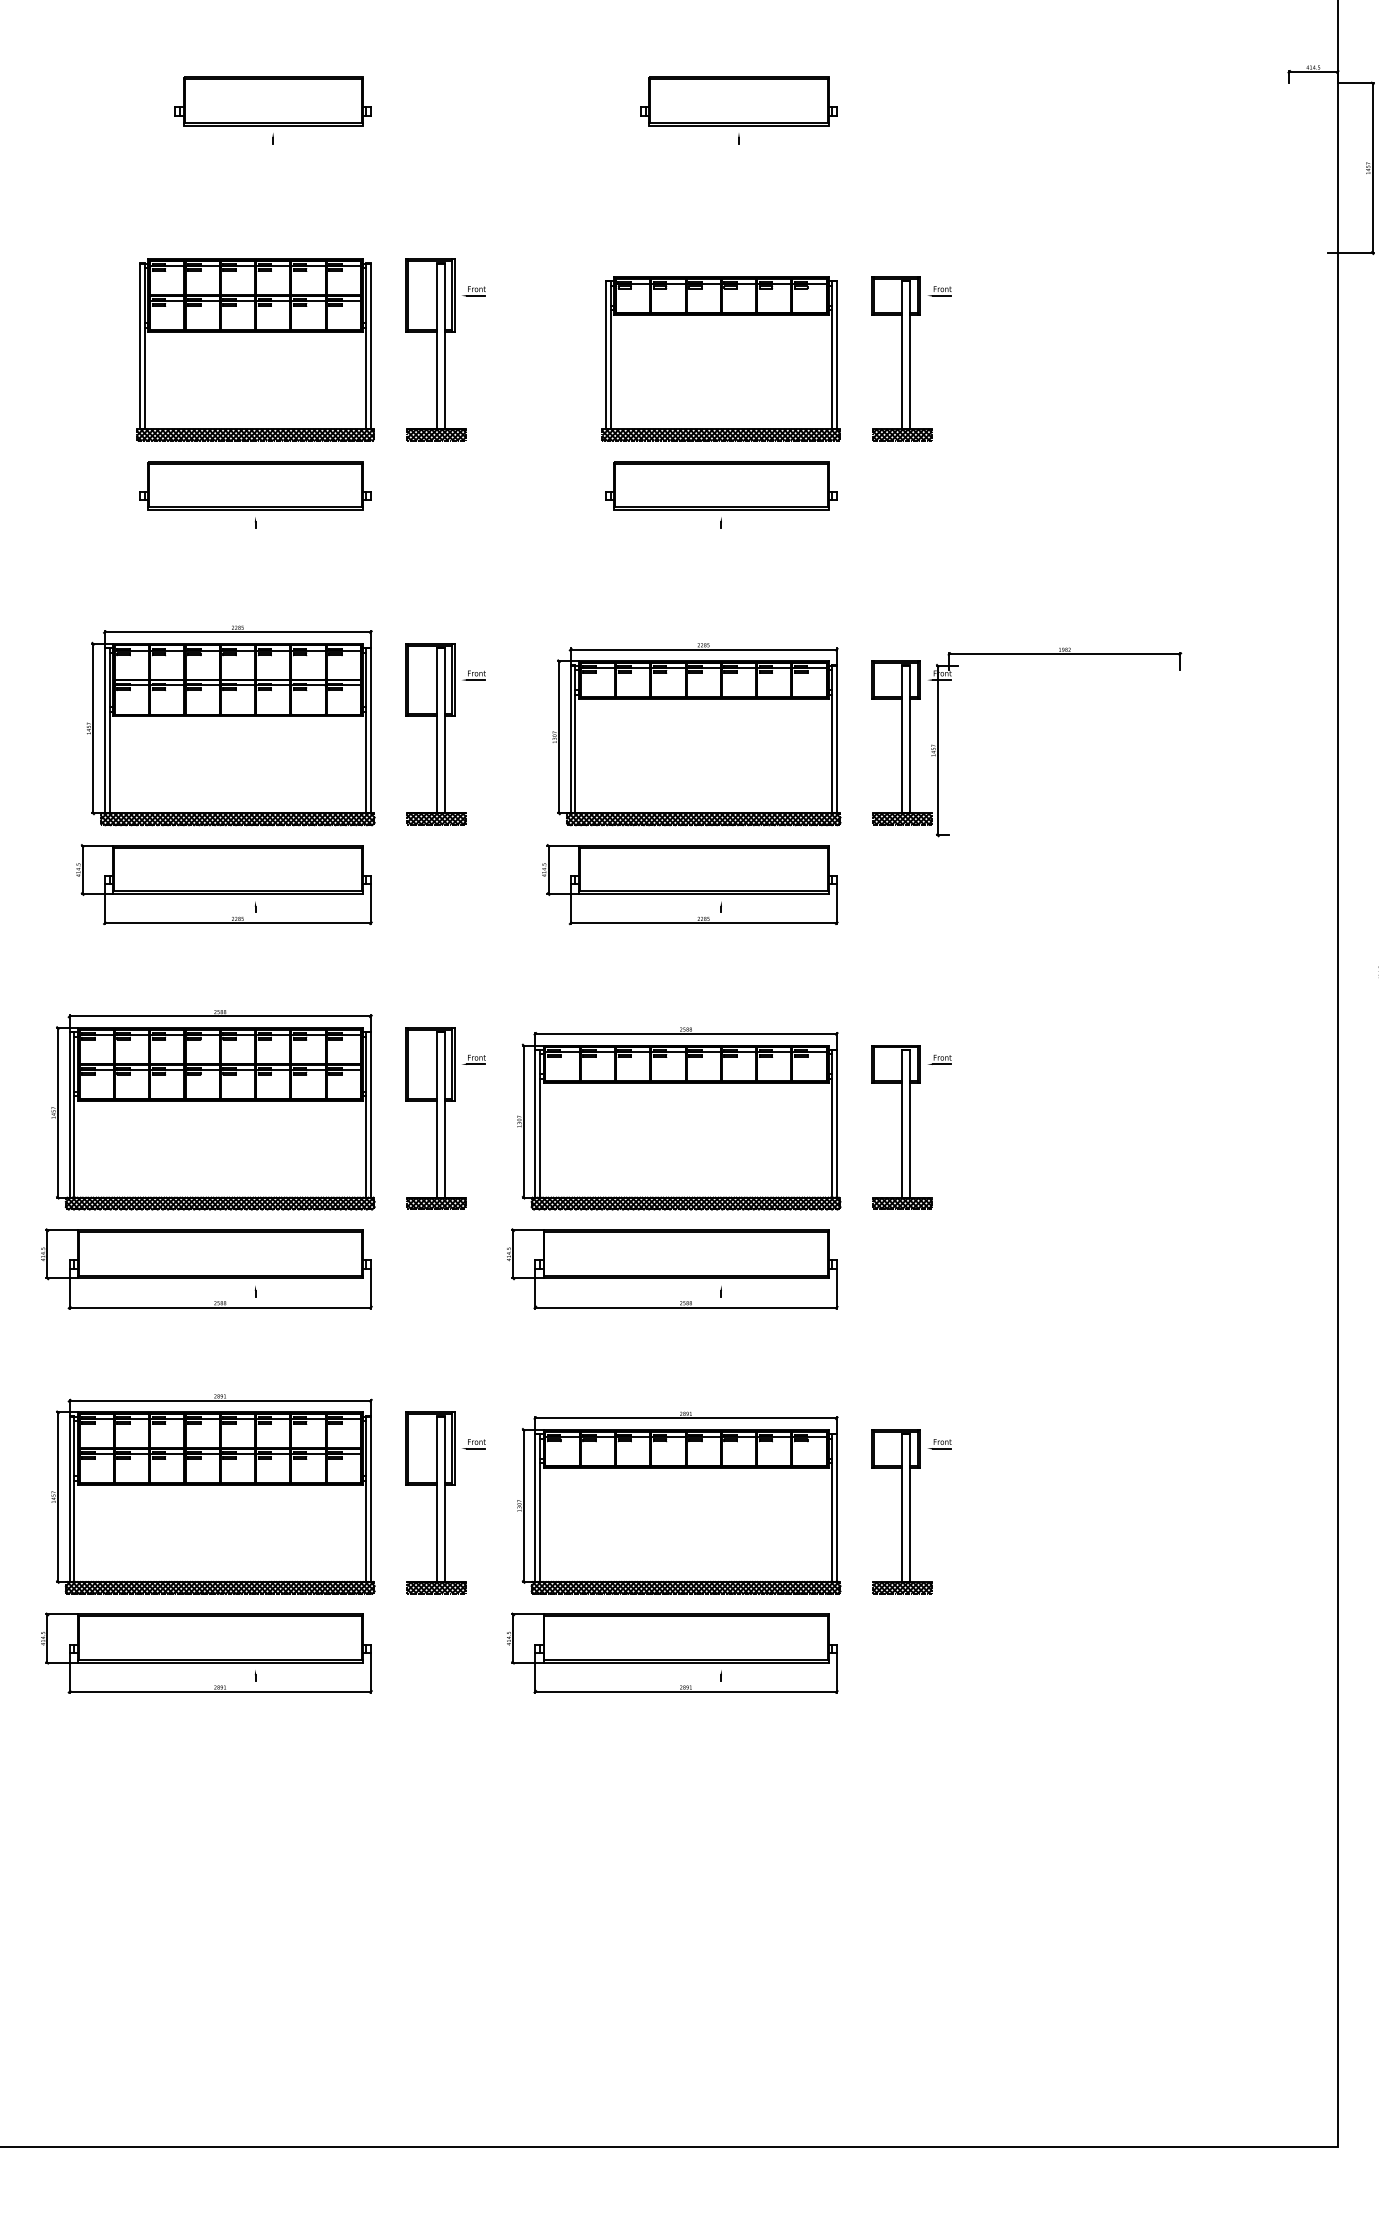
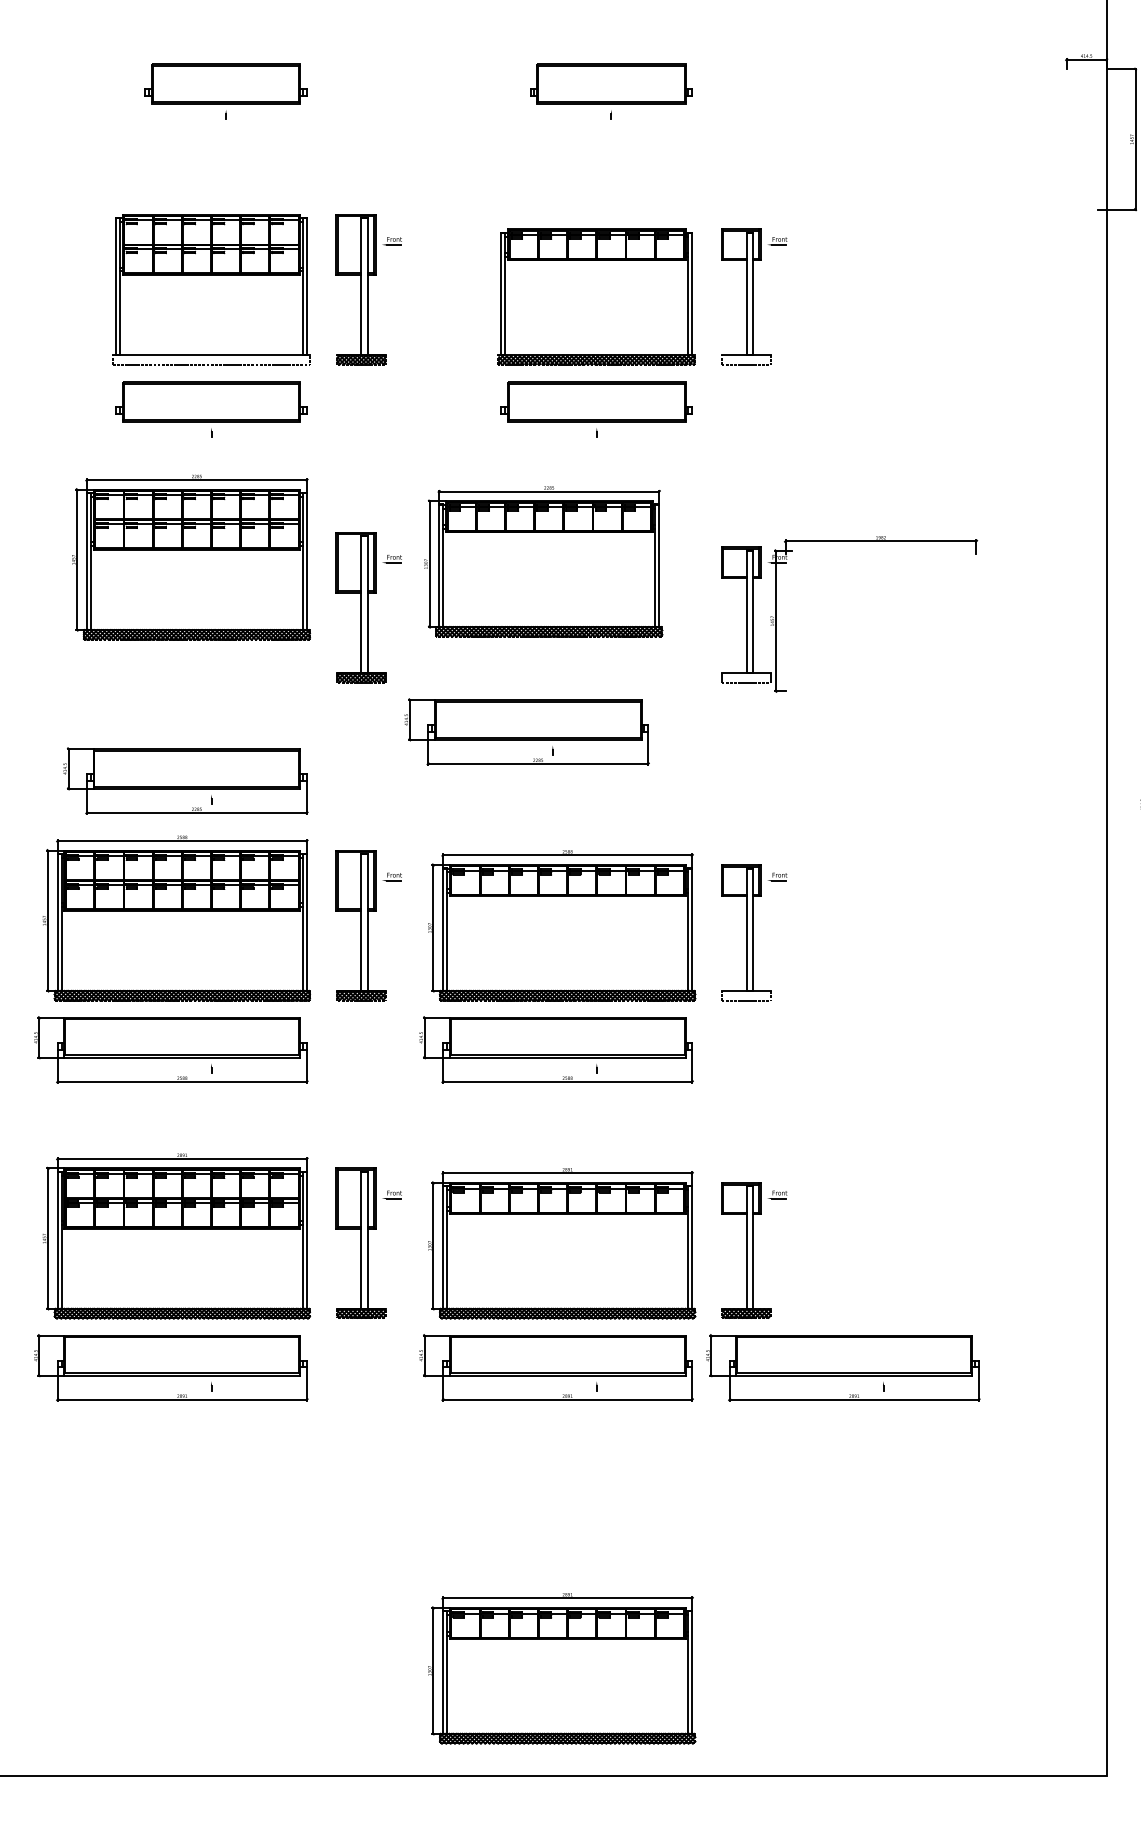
hatch: (255, 434) -> (211, 359), removed
hatch: (902, 434) -> (746, 359), removed
part: (231, 725) -> (191, 557), moved
part: (696, 734) -> (543, 561), moved
hatch: (902, 818) -> (746, 677), removed
part: (224, 884) -> (185, 780), moved
part: (689, 884) -> (526, 731), moved
hatch: (902, 1203) -> (746, 995), removed
part: (1019, 1652) -> (843, 1367), added
part: (679, 2016) -> (562, 1668), added

